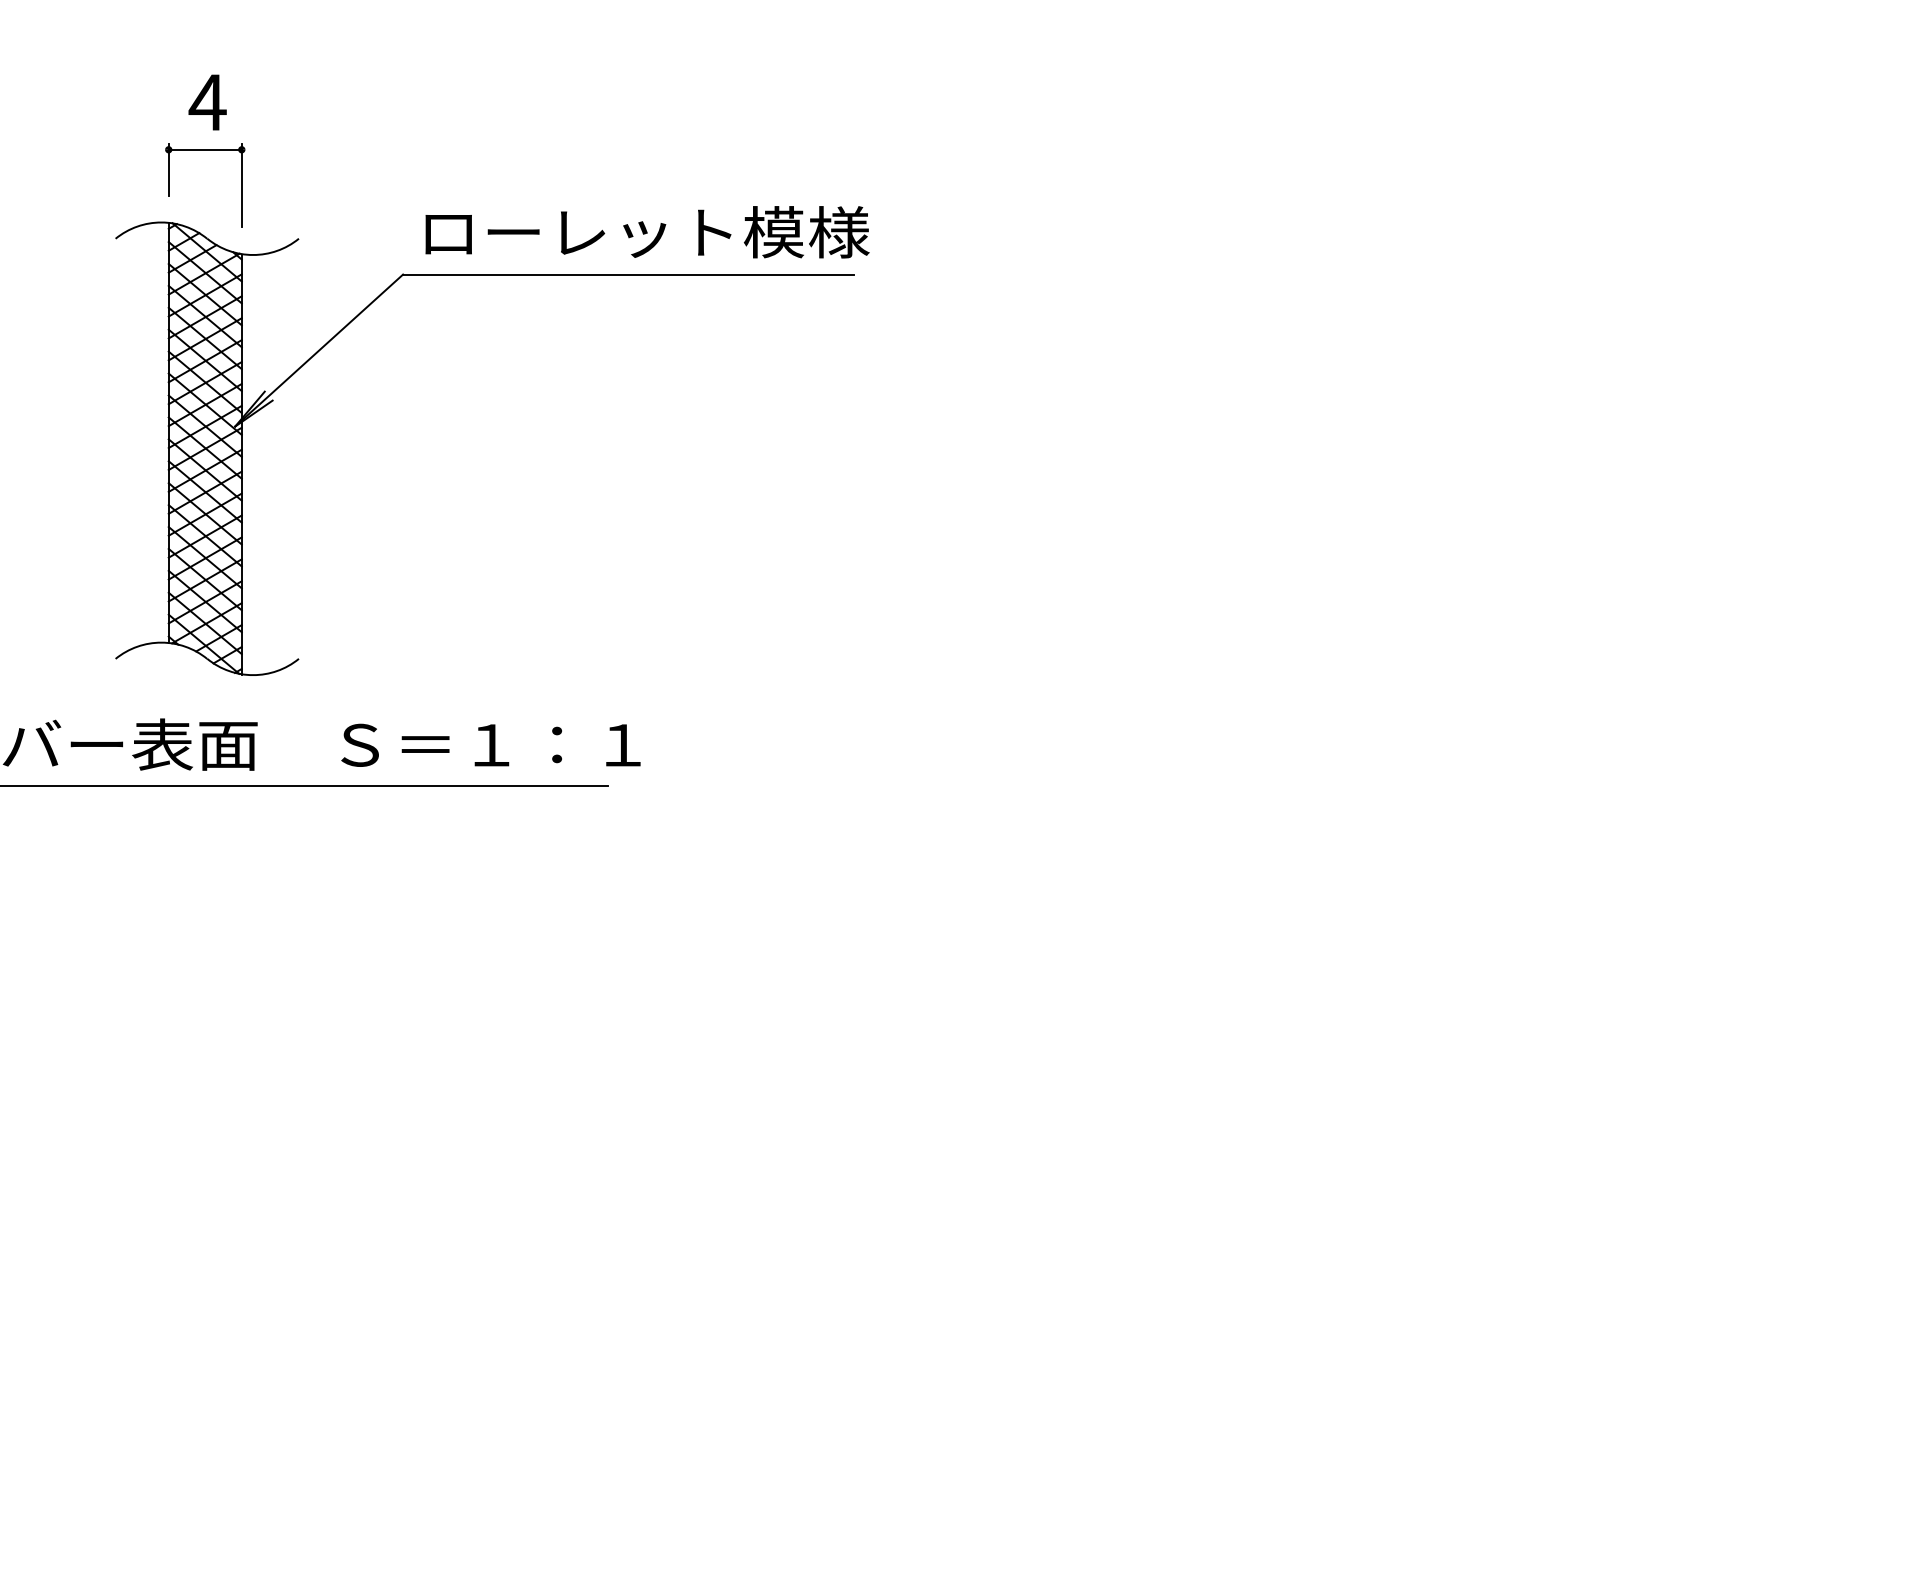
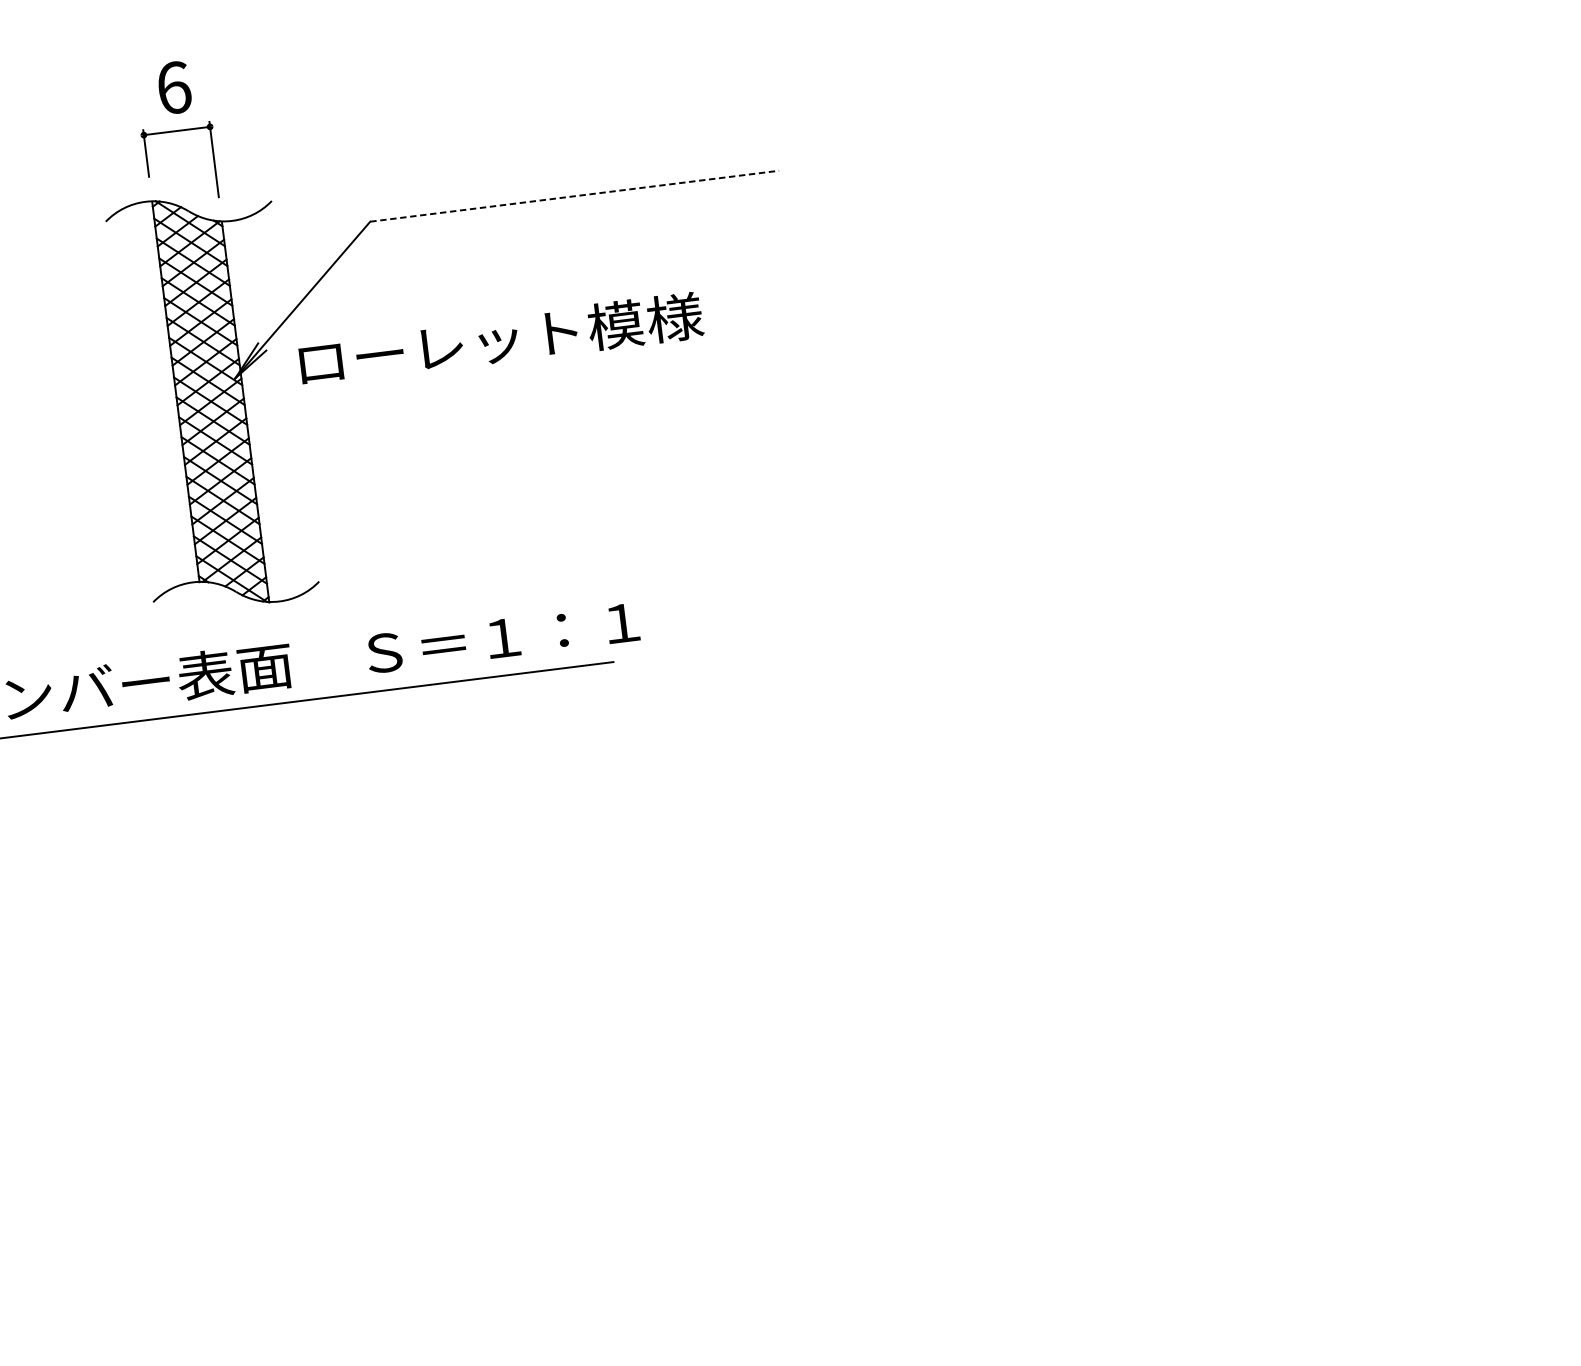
text: (207, 102) -> (173, 87), 4 -> 6
text: (647, 232) -> (501, 339), moved
line: (628, 274) -> (574, 196), solid -> dashed

